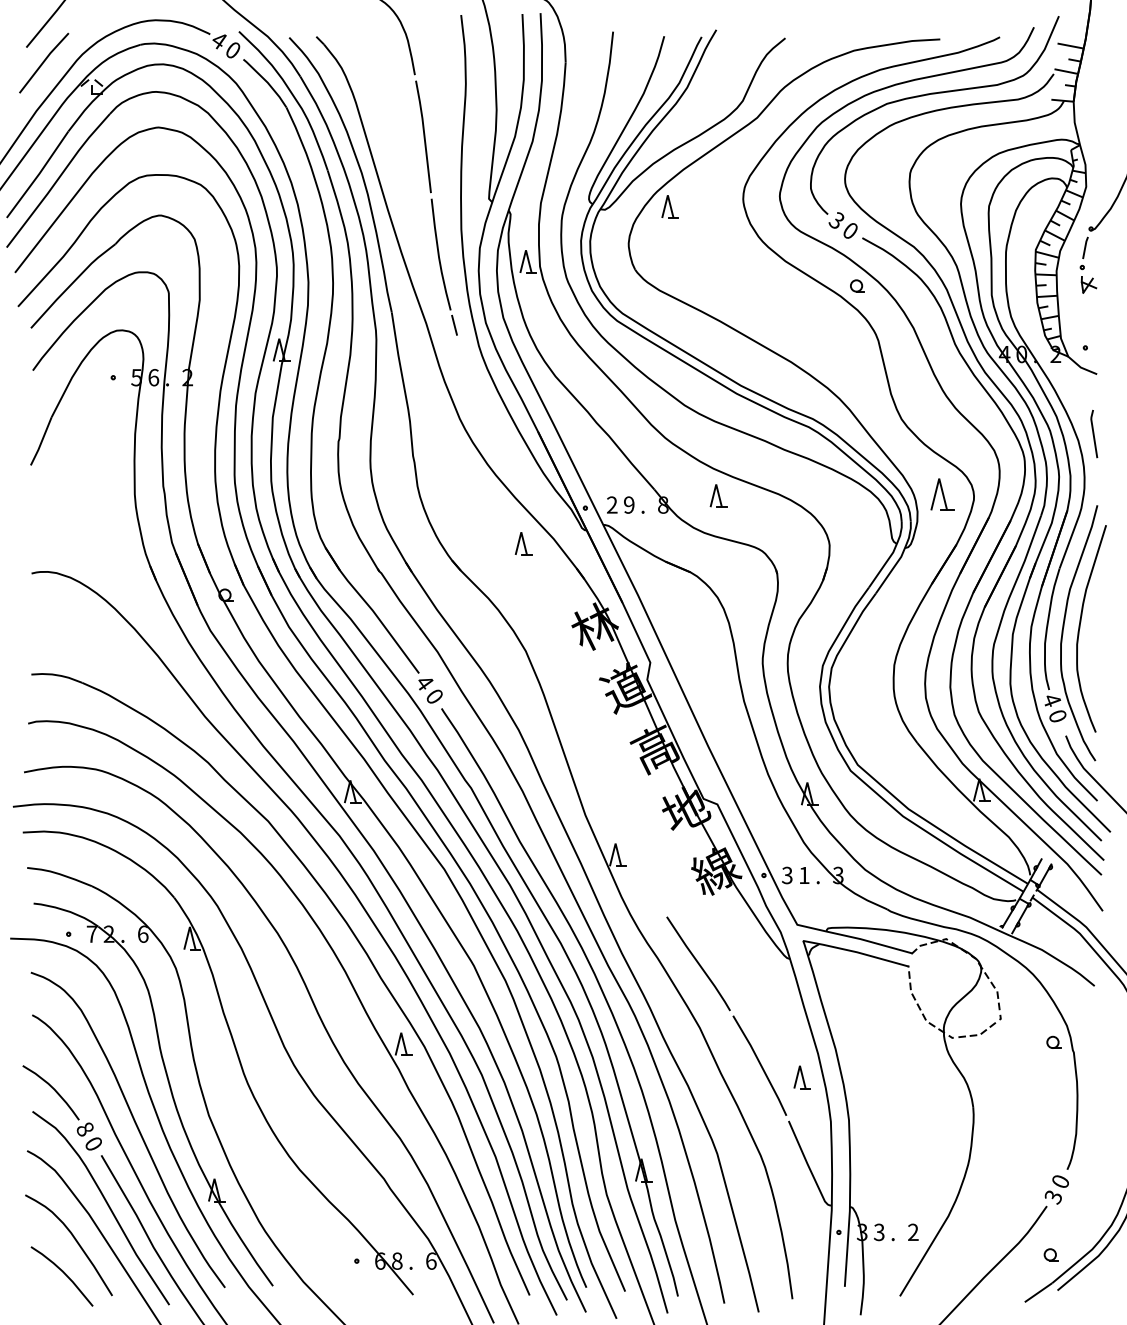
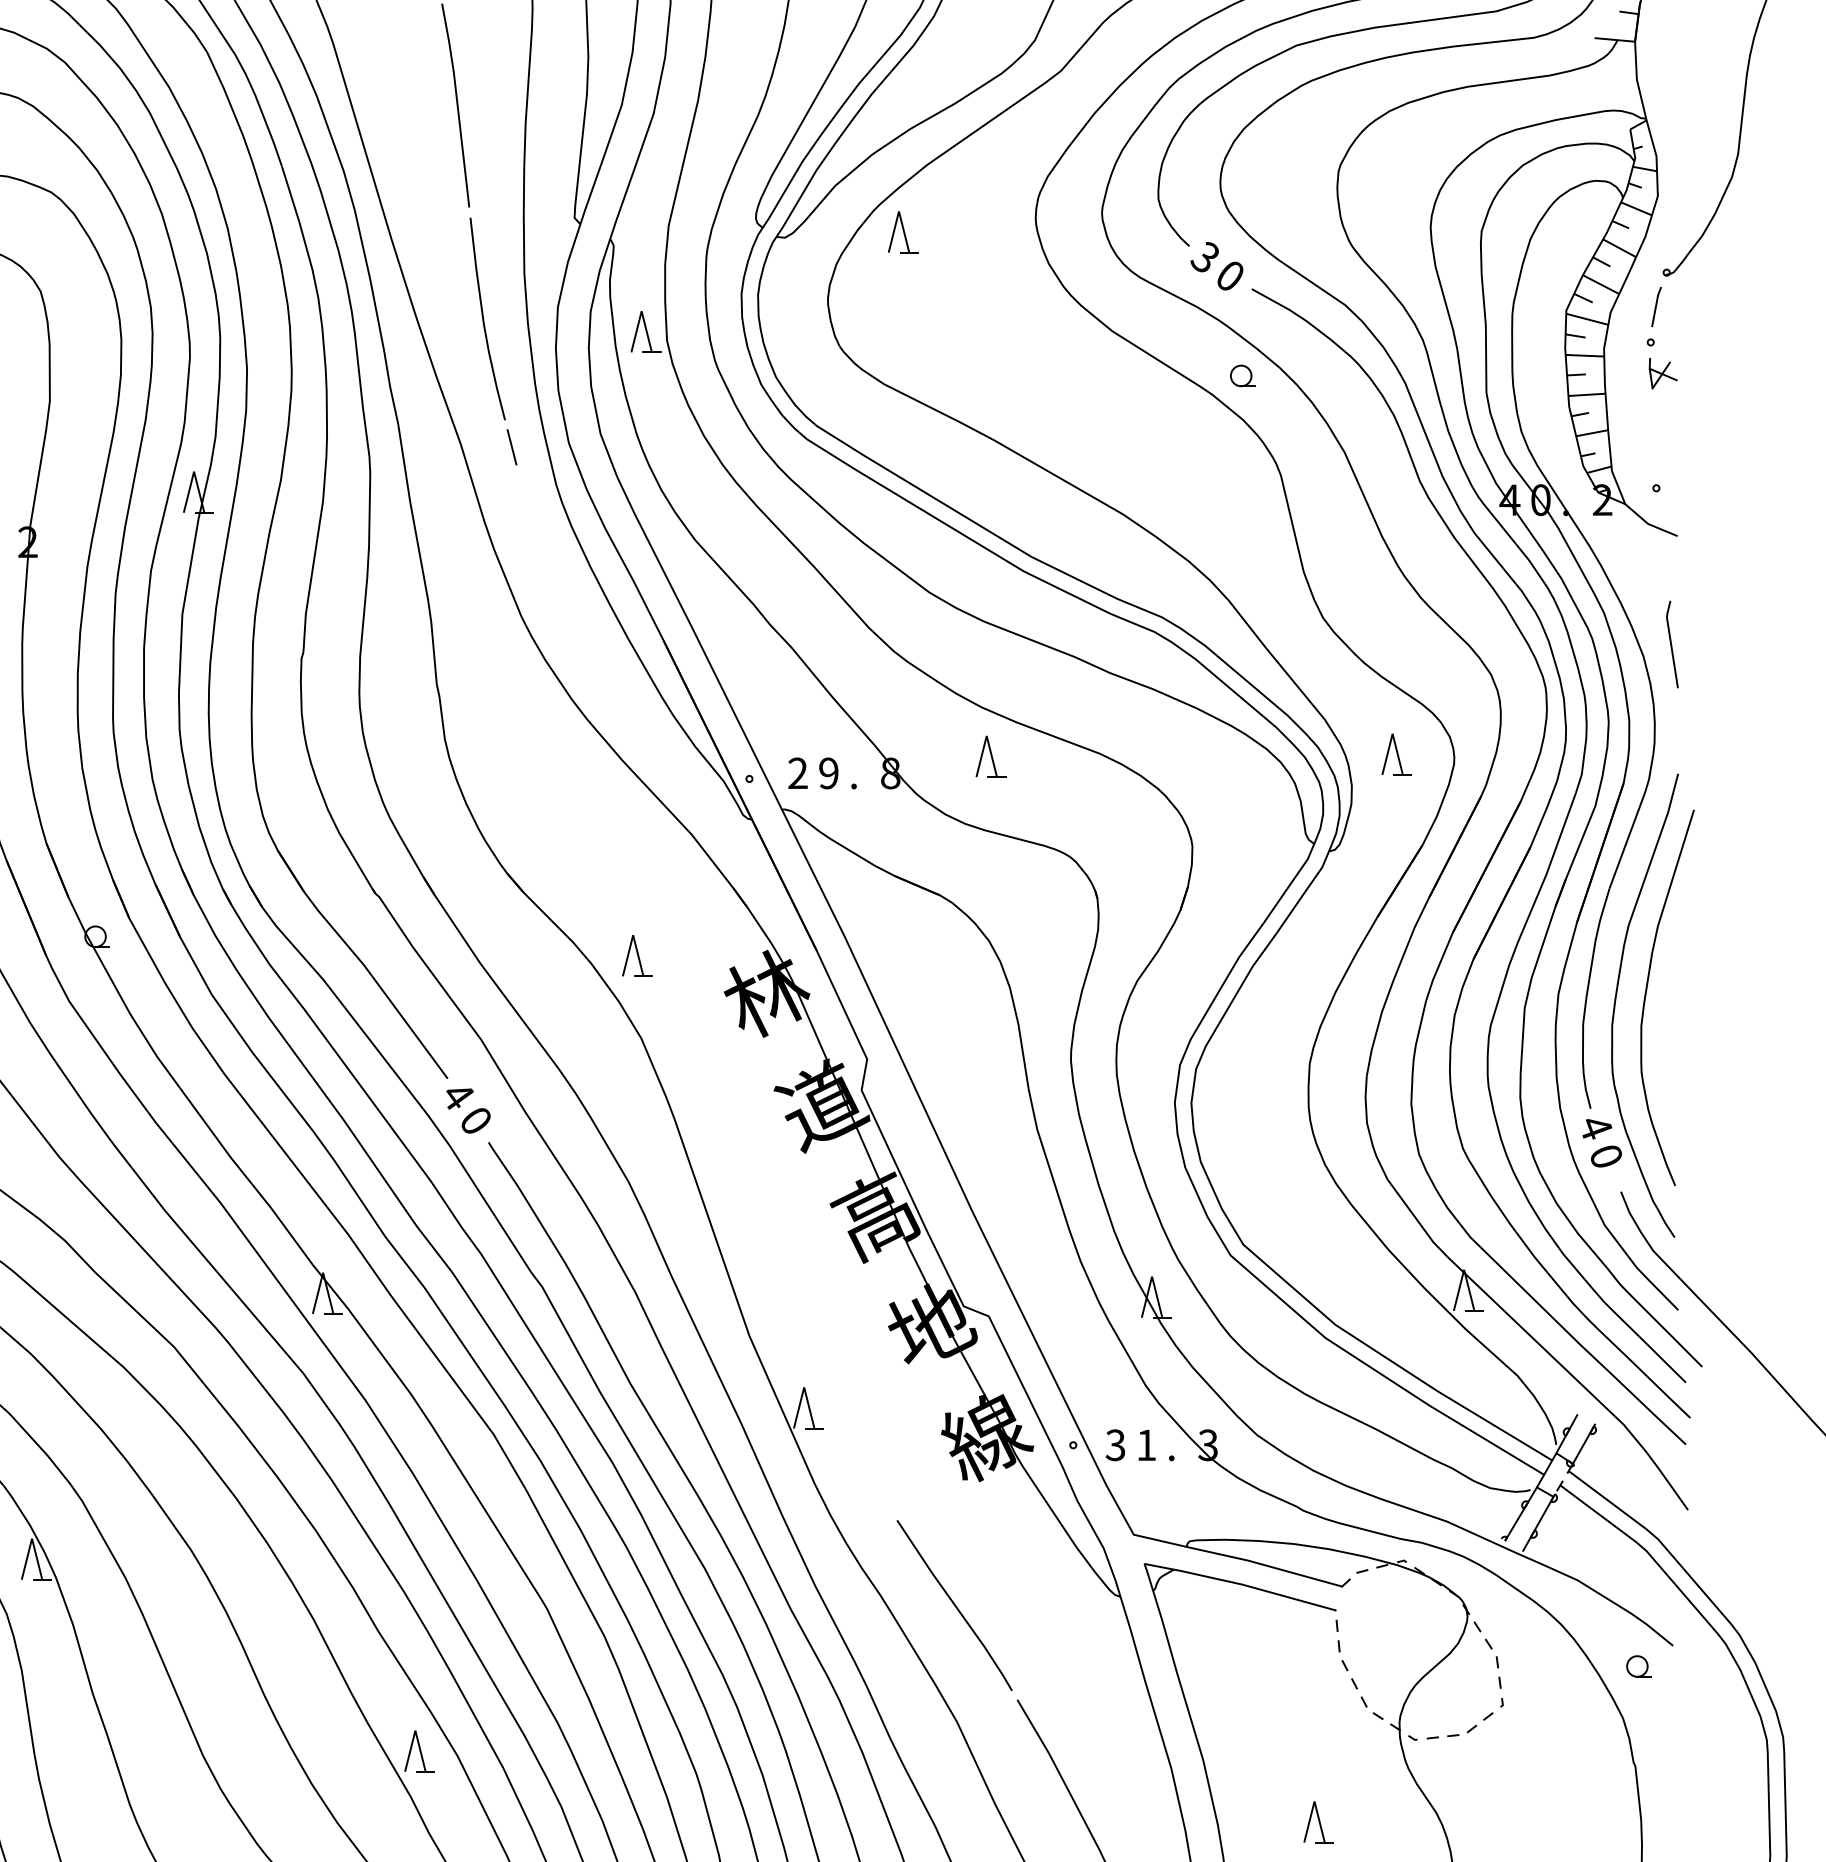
part: (941, 494) -> (1395, 754), size x0.71
part: (523, 543) -> (637, 955), moved
part: (1053, 1041) -> (1638, 1664), moved
part: (801, 1077) -> (1317, 1822), moved

